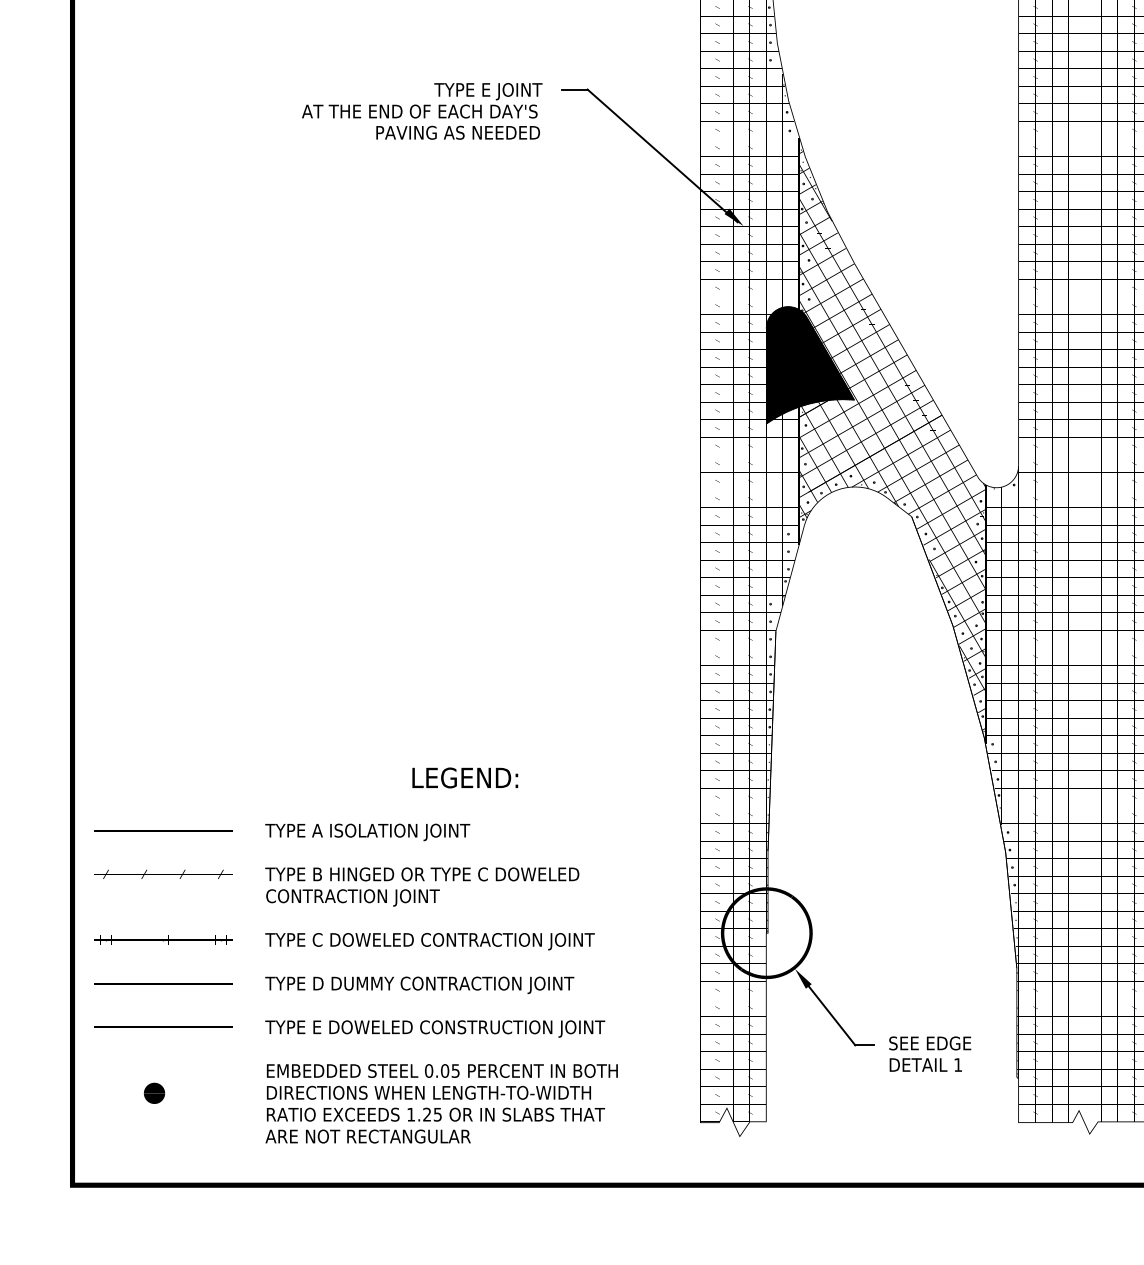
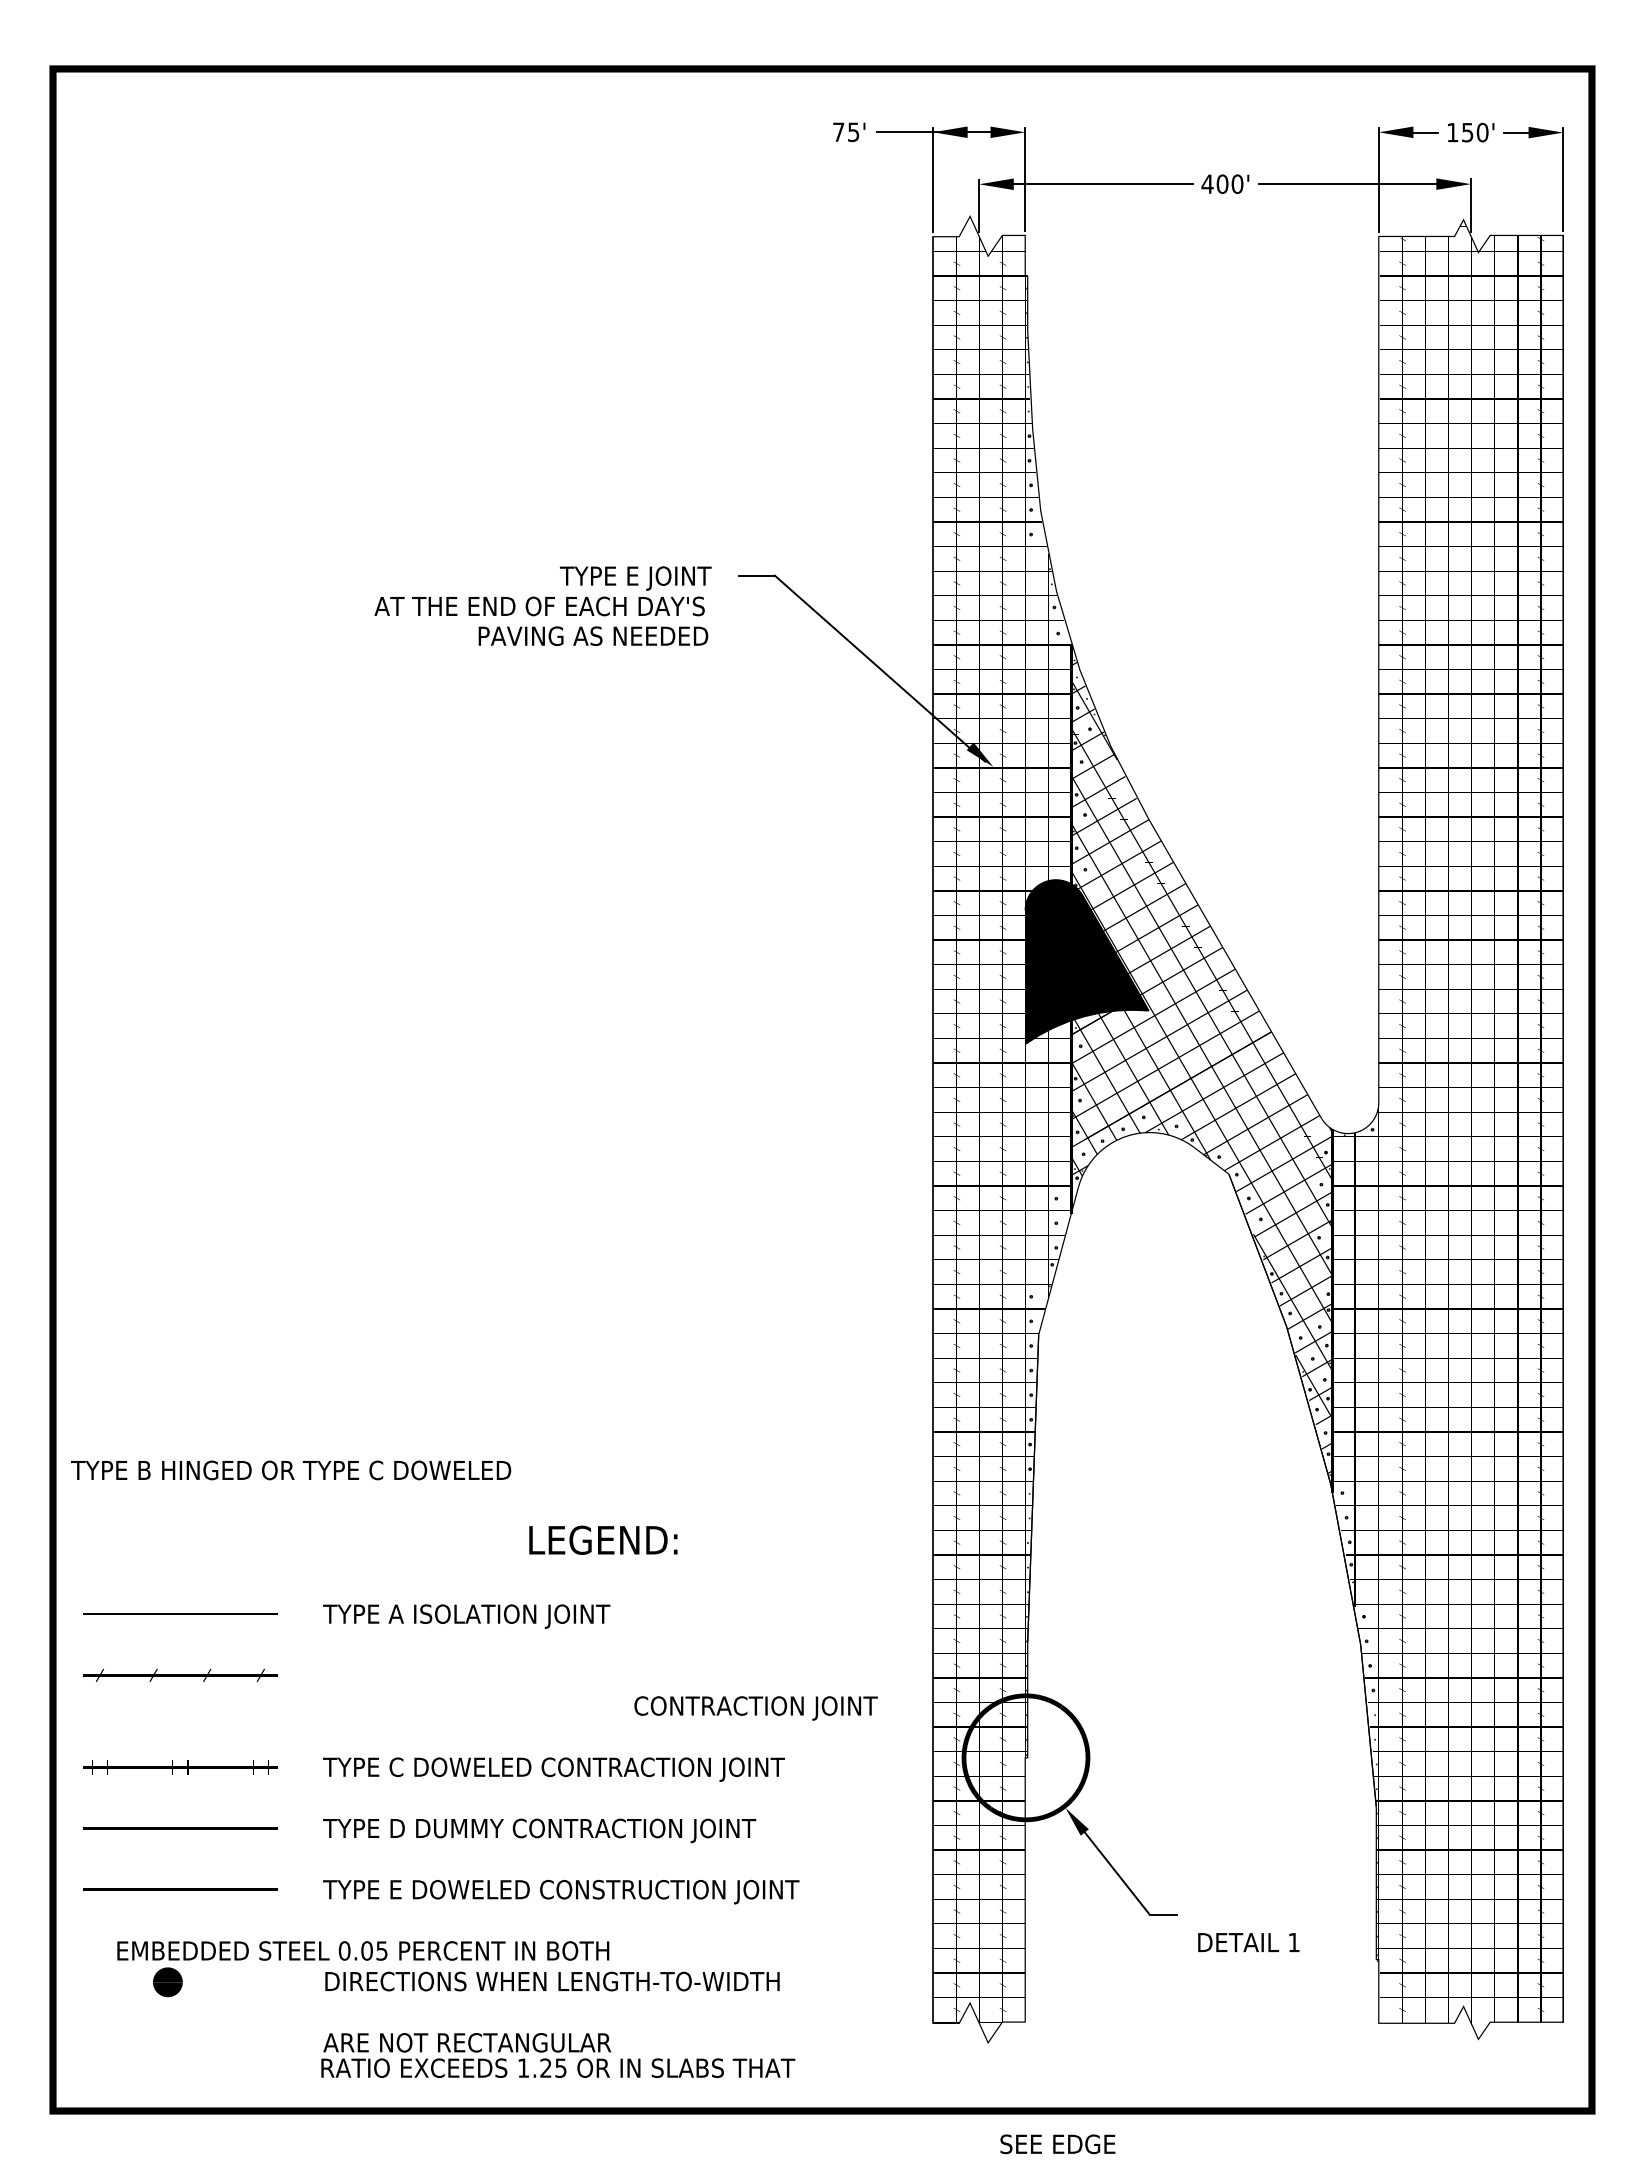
text: (422, 874) -> (291, 1470), moved
text: (352, 897) -> (755, 1708), moved
text: (929, 1043) -> (1057, 2144), moved
text: (442, 1070) -> (363, 1950), moved
text: (436, 1114) -> (558, 2067), moved

